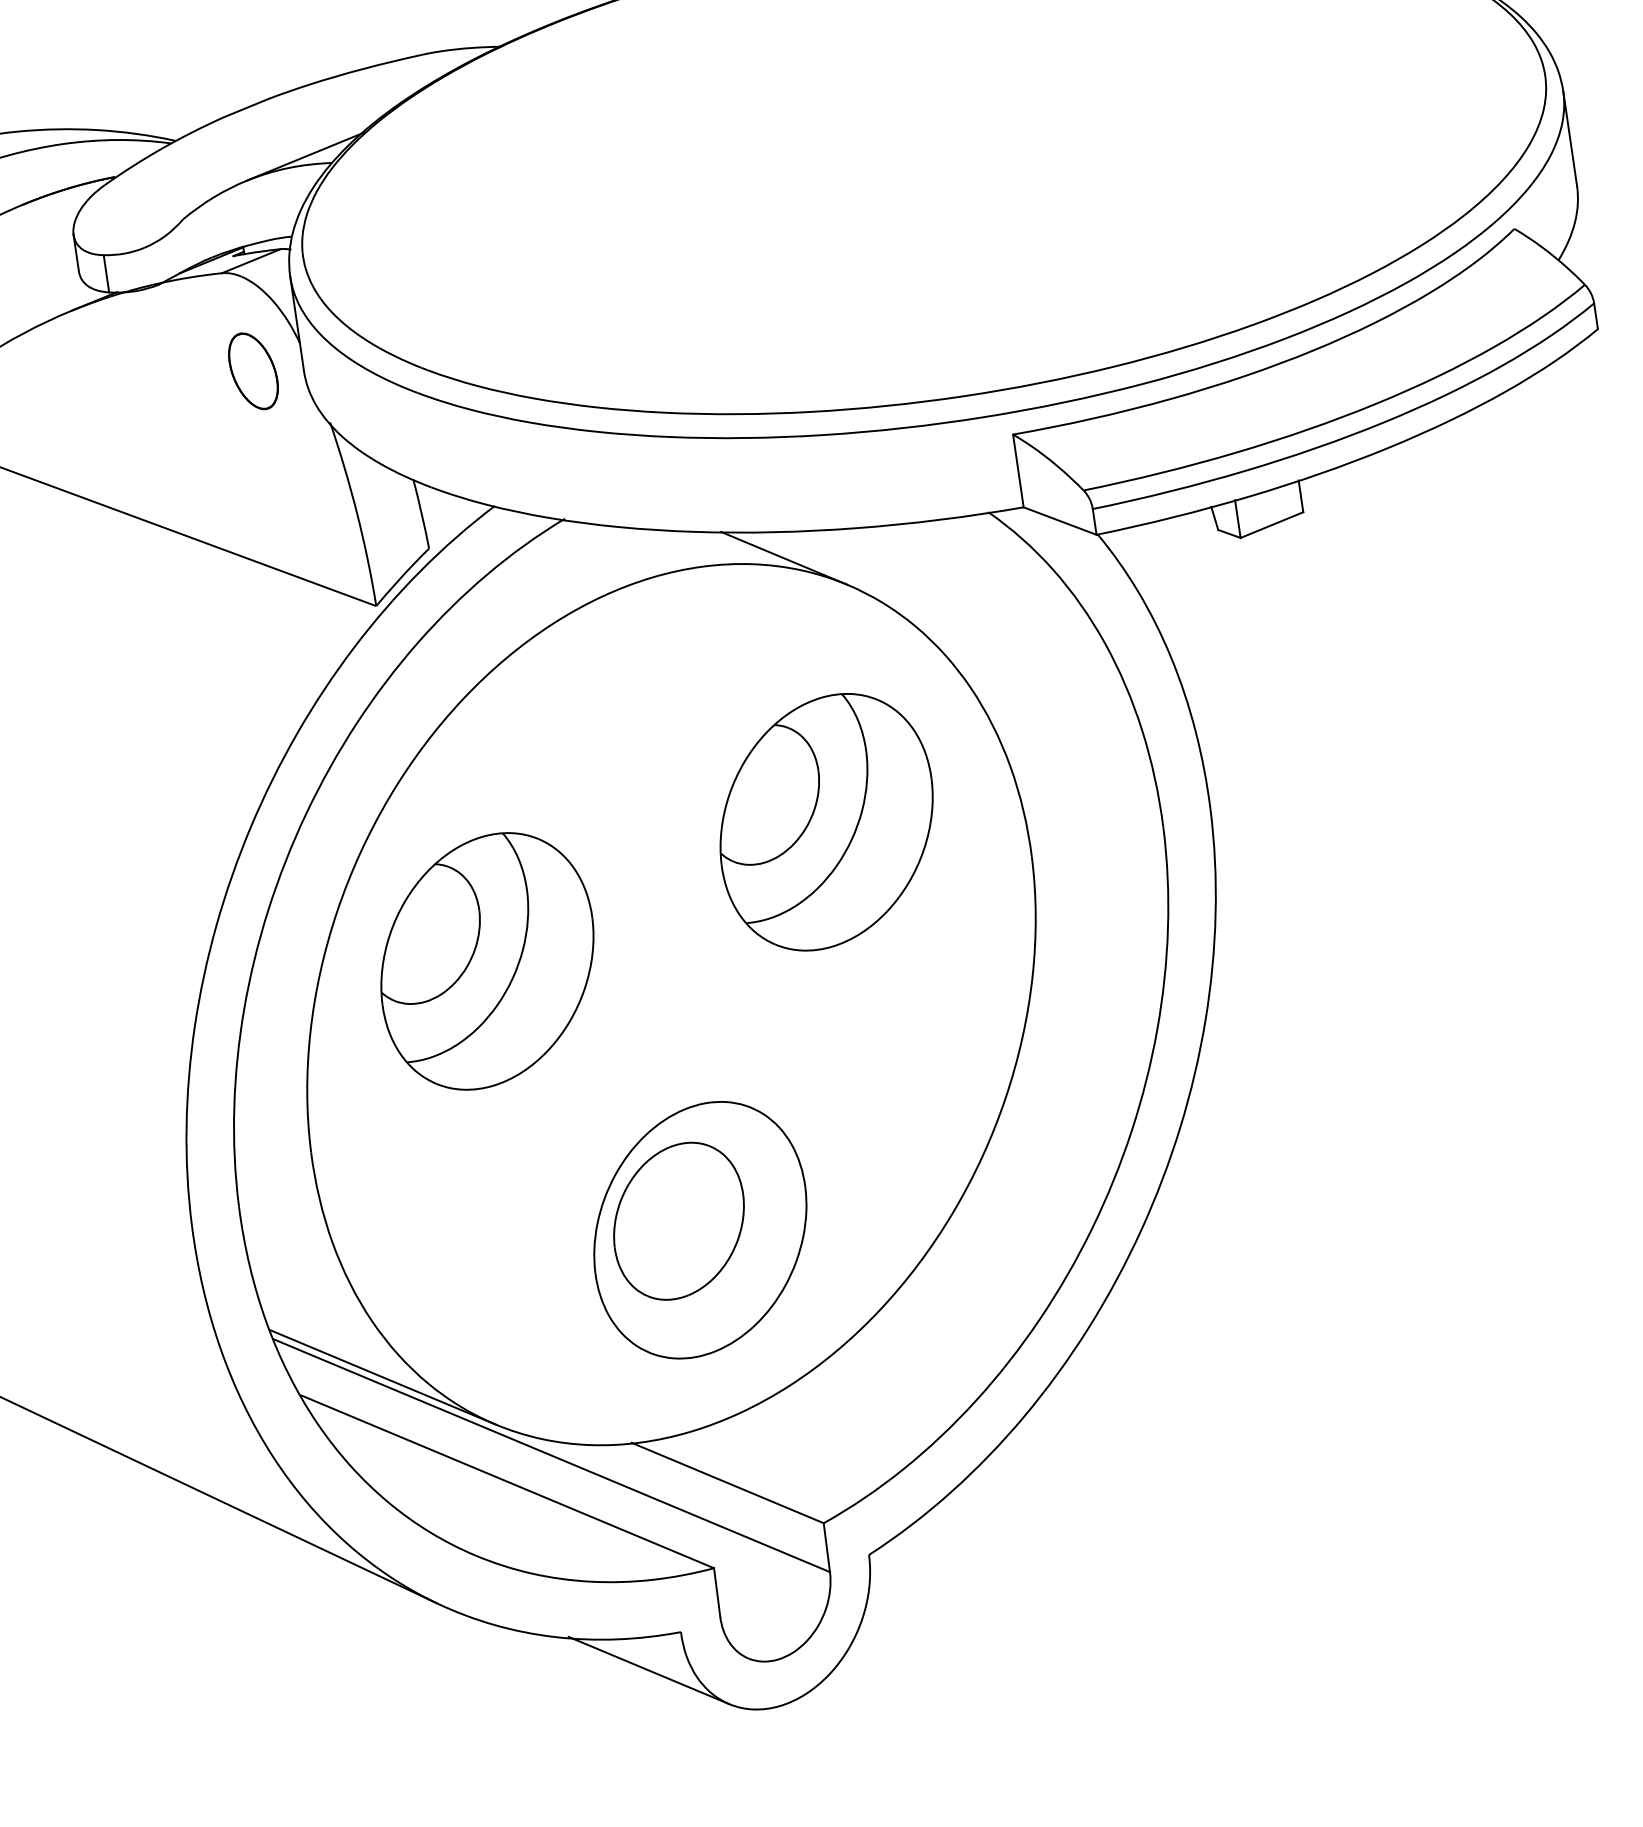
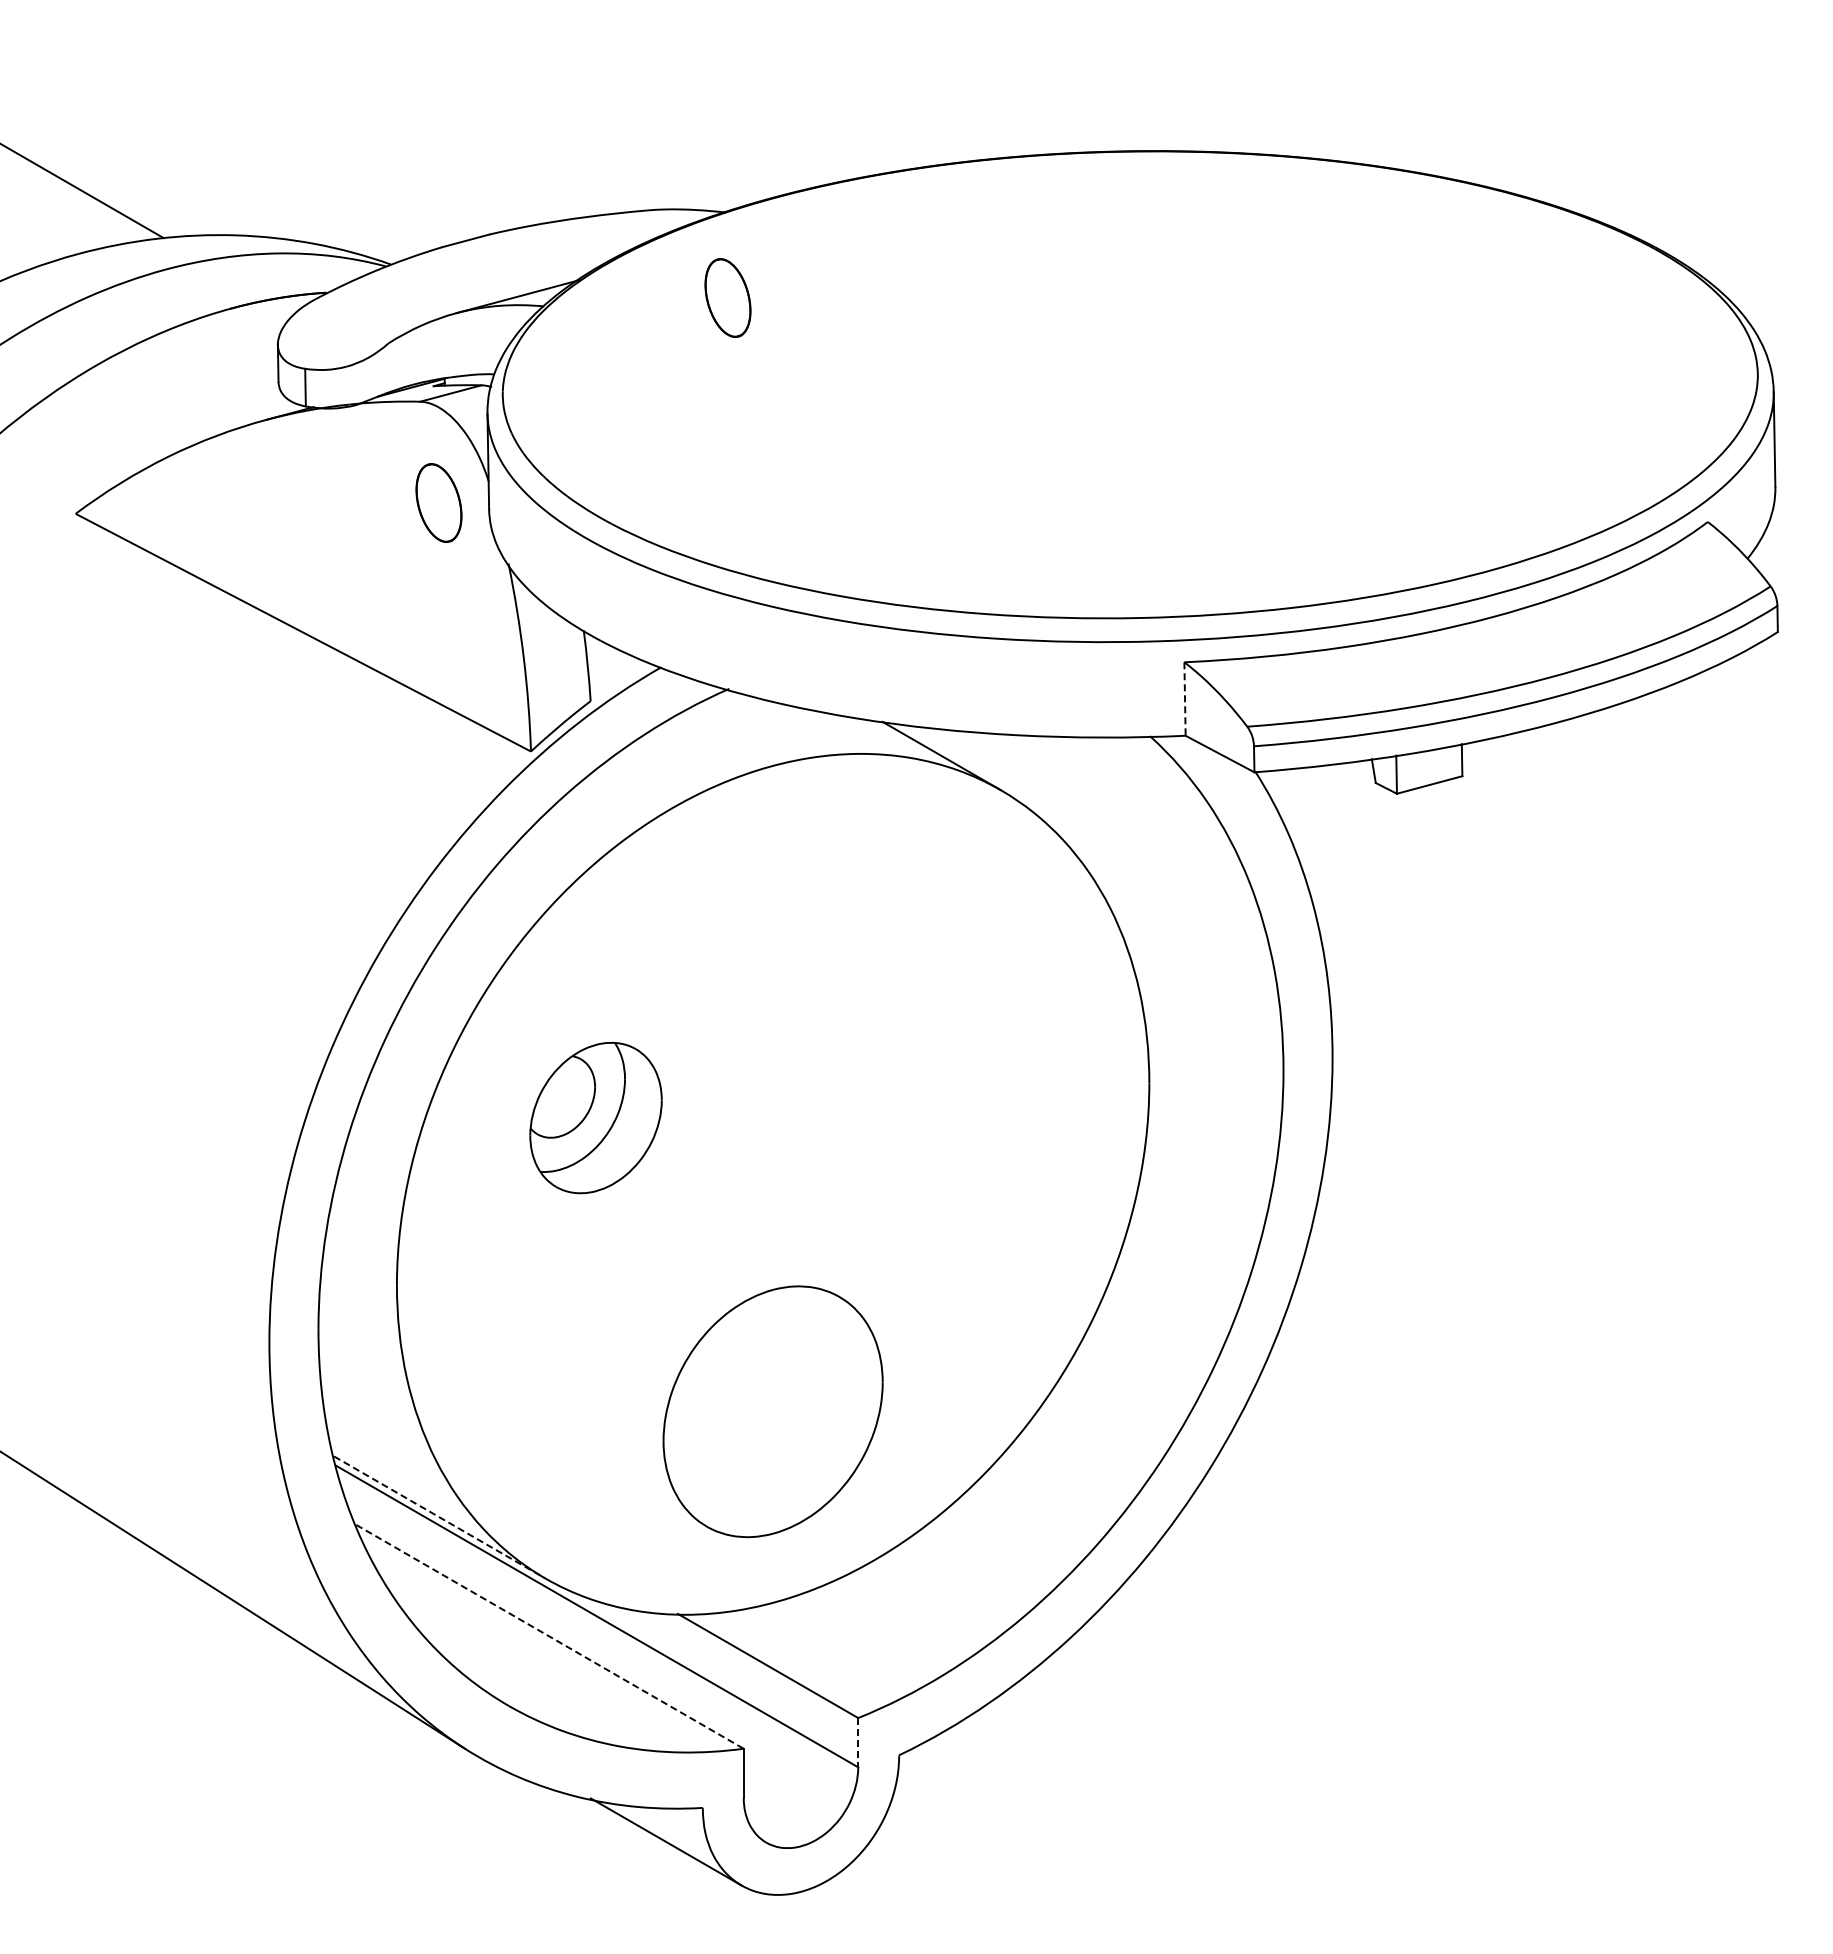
part: (513, 130) -> (727, 297), added
line: (1018, 471) -> (1185, 699), solid -> dashed
part: (825, 821) -> (949, 1022), removed
part: (486, 960) -> (595, 1117), size x0.6
part: (678, 1220) -> (752, 1399), removed
line: (383, 1377) -> (440, 1517), solid -> dashed
line: (508, 1481) -> (550, 1636), solid -> dashed
line: (827, 1547) -> (858, 1742), solid -> dashed

